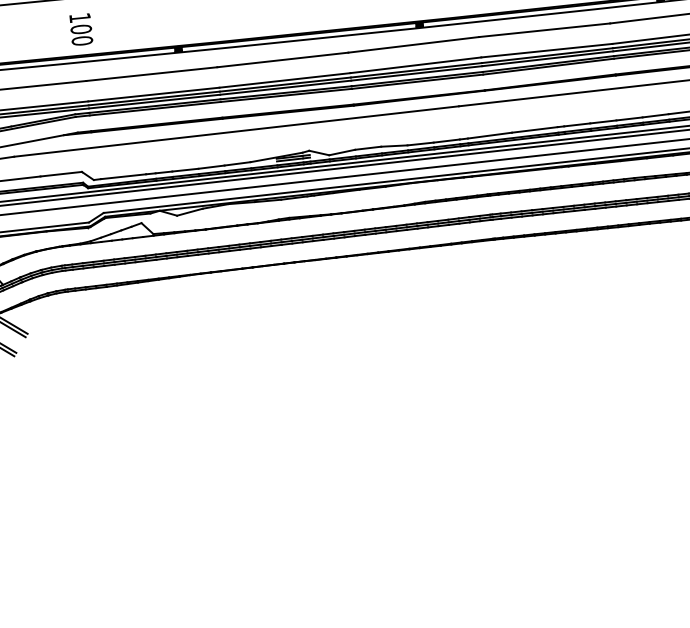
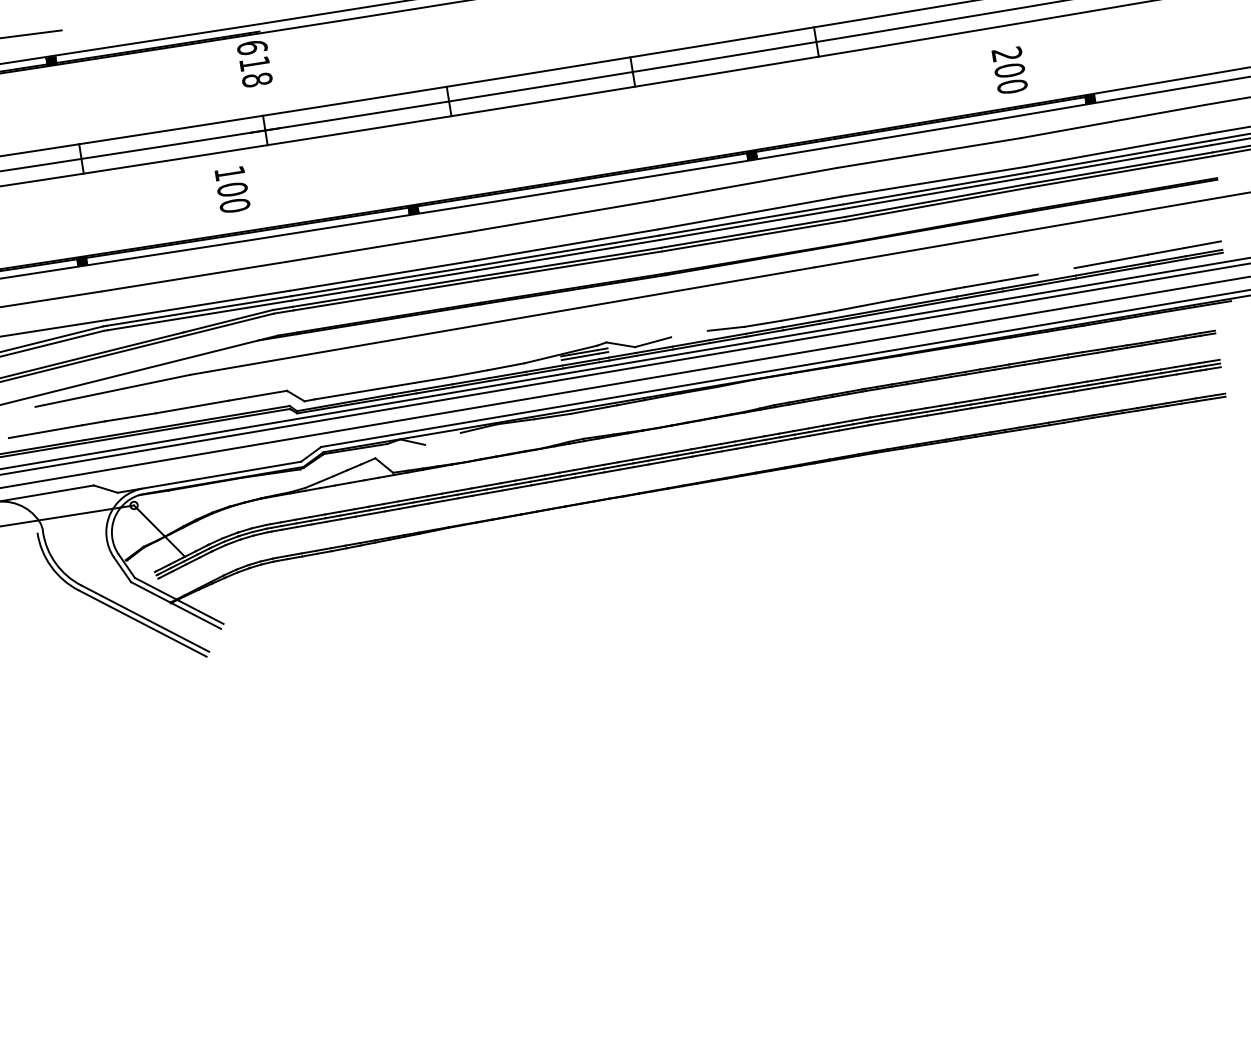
text: (81, 29) -> (232, 189), moved
line: (629, 119) -> (1055, 271), removed
line: (368, 147) -> (689, 333), removed
line: (189, 211) -> (442, 438), removed

